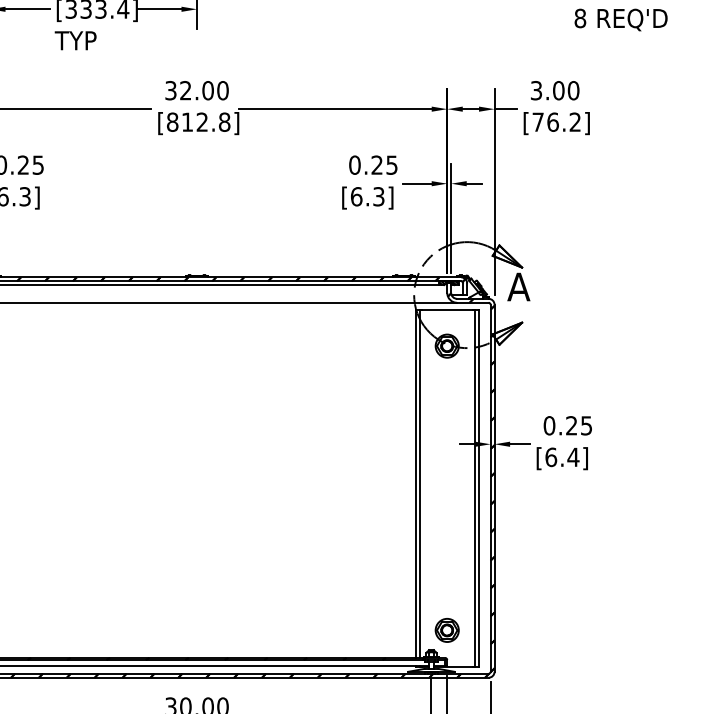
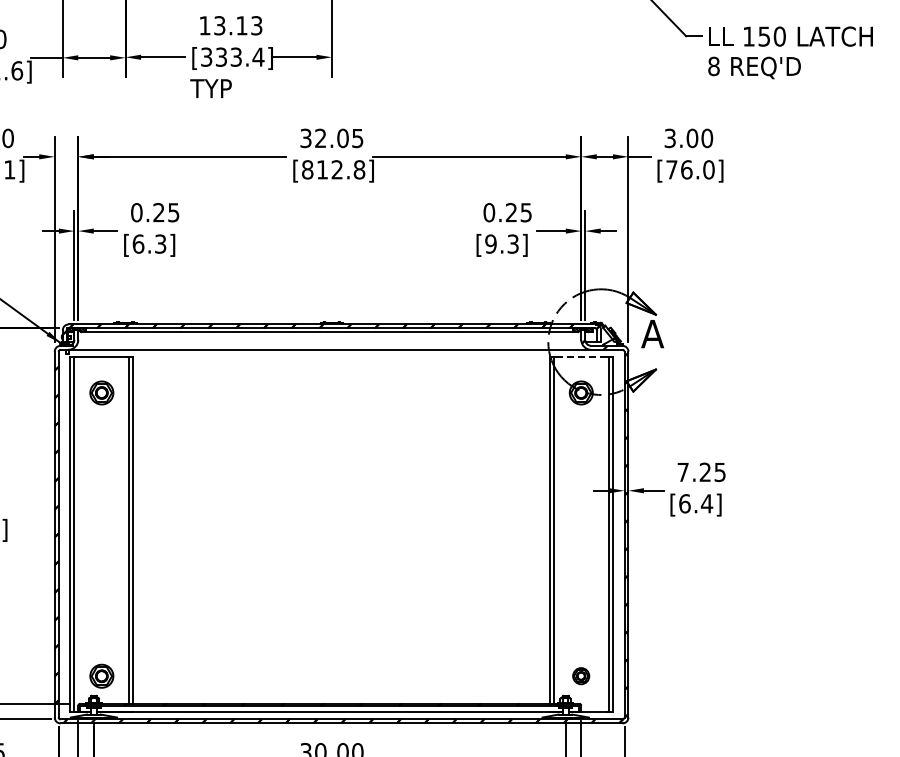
text: (222, 90) -> (357, 138), 32.00 -> 32.05
text: (574, 121) -> (708, 169), [76.2] -> [76.0]
text: (356, 196) -> (490, 243), [6.3] -> [9.3]
line: (447, 309) -> (581, 356), solid -> dashed
text: (549, 425) -> (683, 472), 0.25 -> 7.25
part: (446, 629) -> (580, 675), size x0.7

